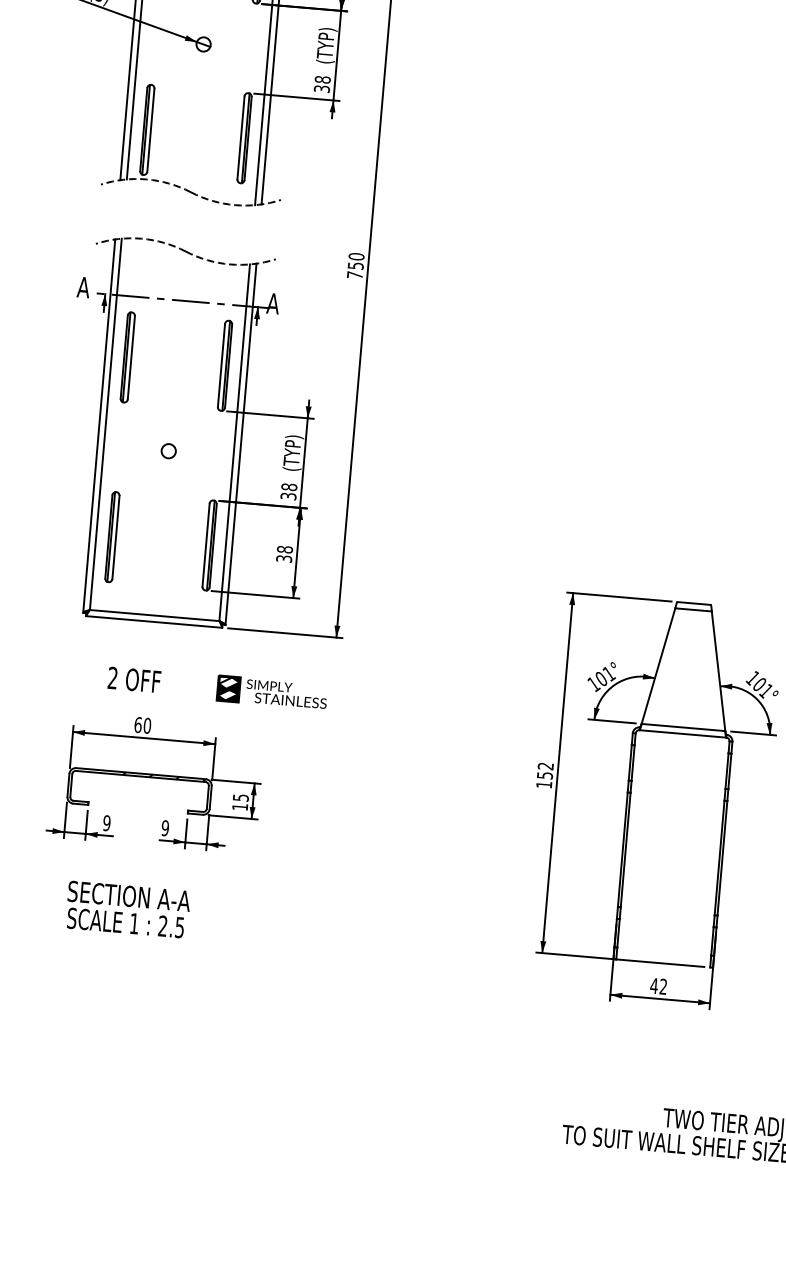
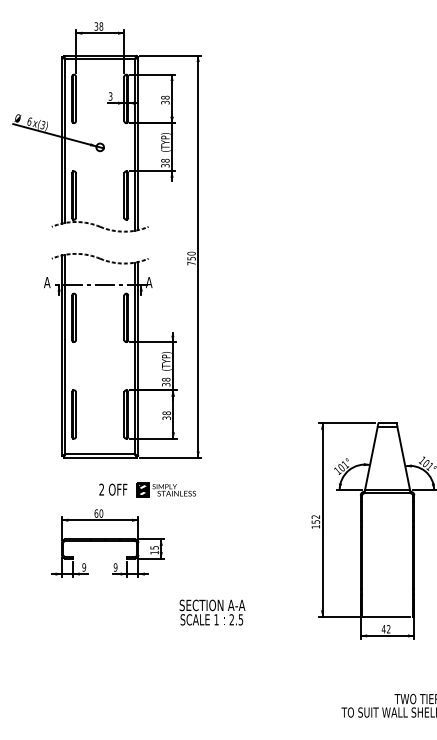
circle: (167, 450) -> (99, 365), removed
text: (134, 679) -> (113, 489), moved
text: (128, 909) -> (212, 612), moved

